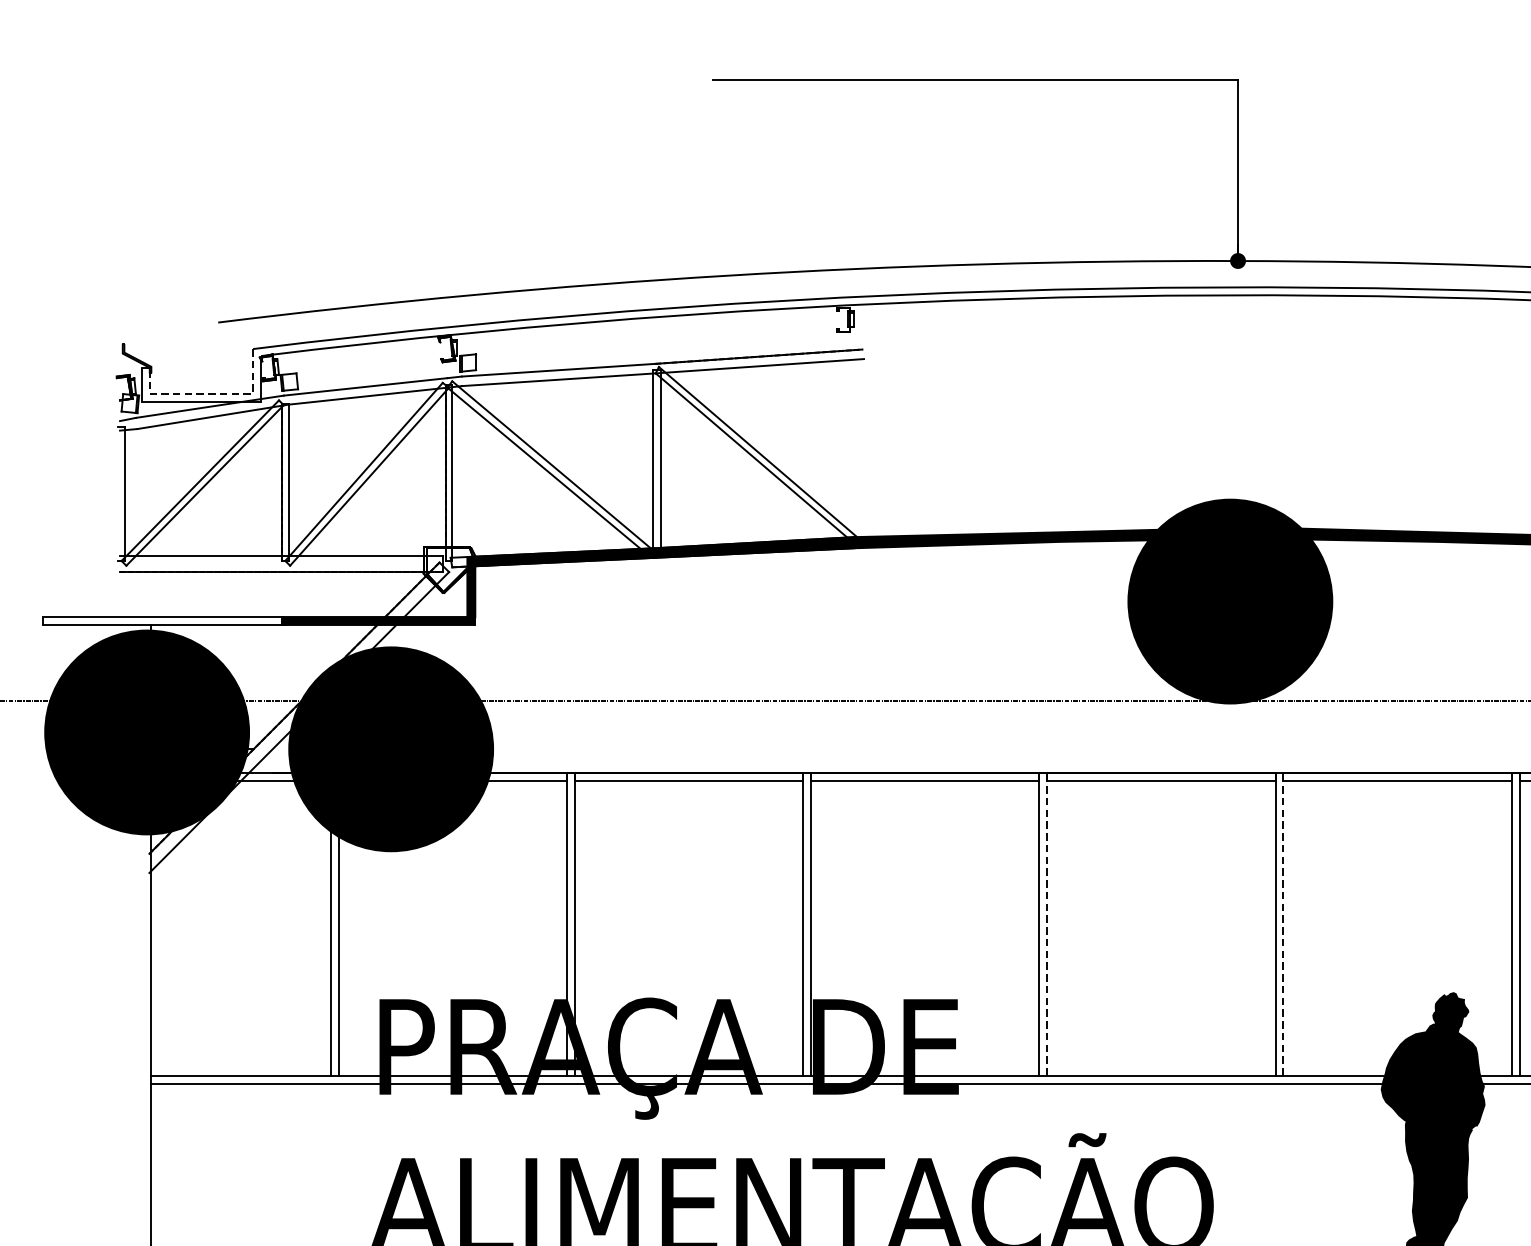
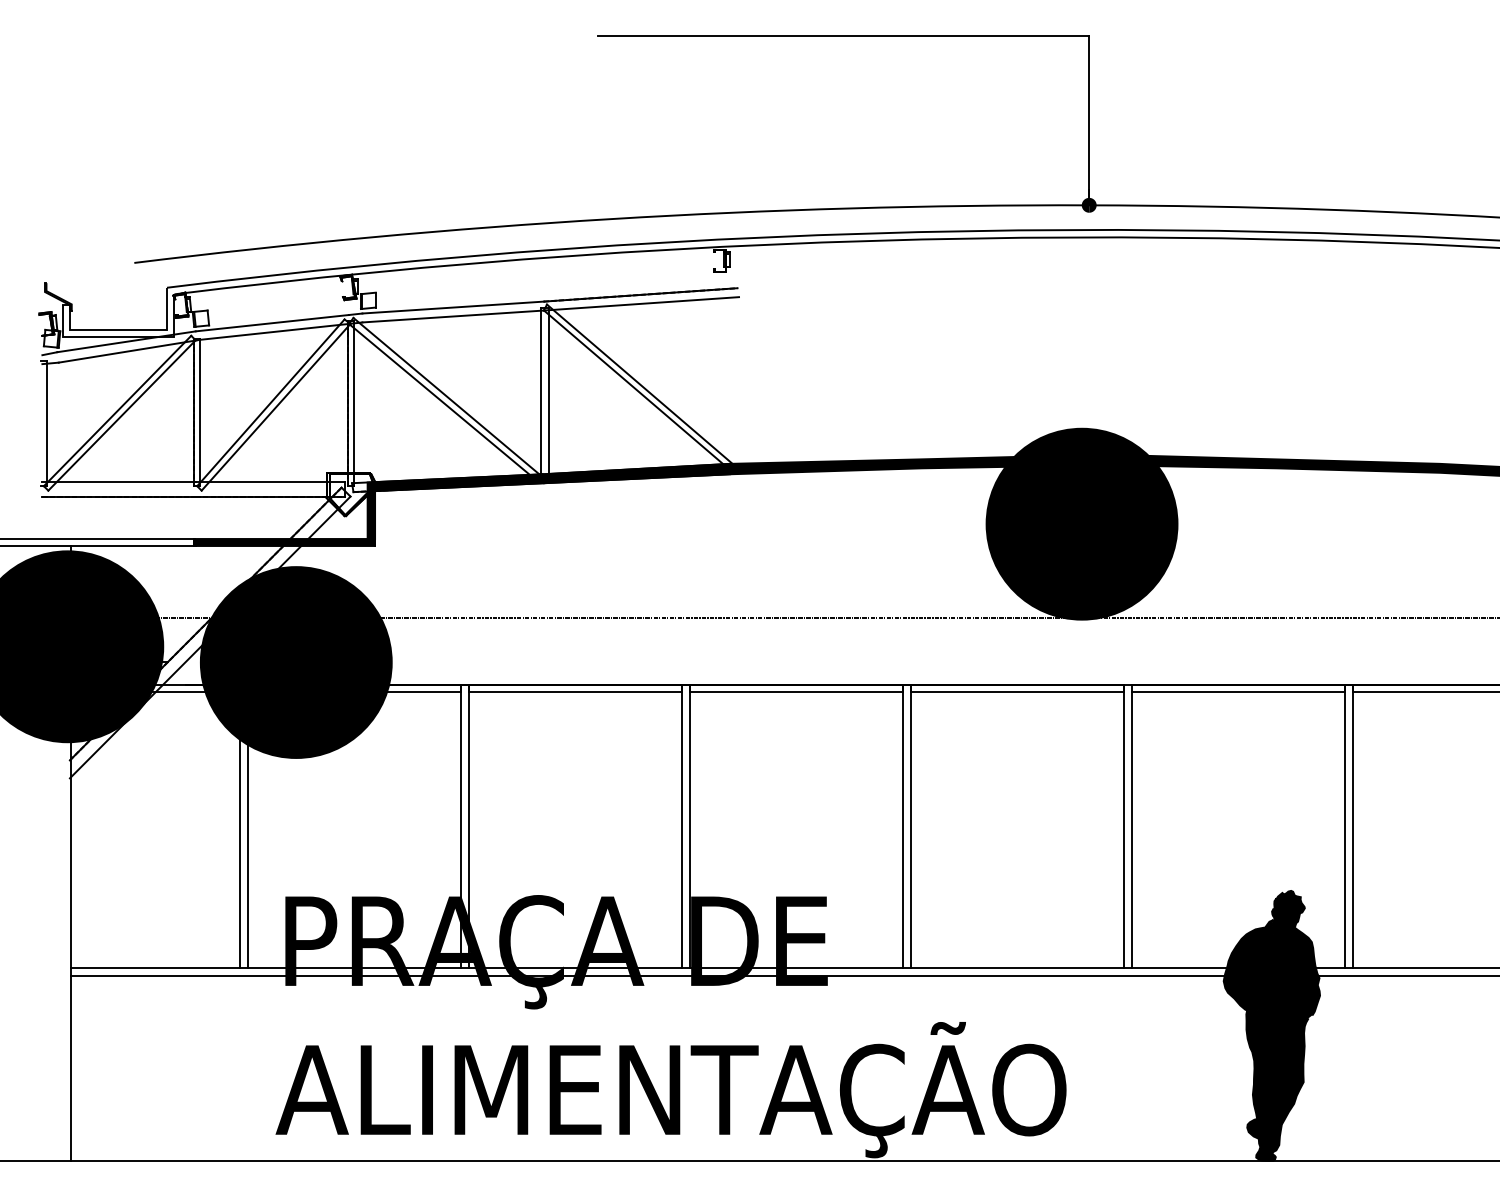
line: (210, 393) -> (127, 329), dashed -> solid
line: (1047, 924) -> (910, 826), dashed -> solid
line: (1283, 927) -> (1131, 829), dashed -> solid

